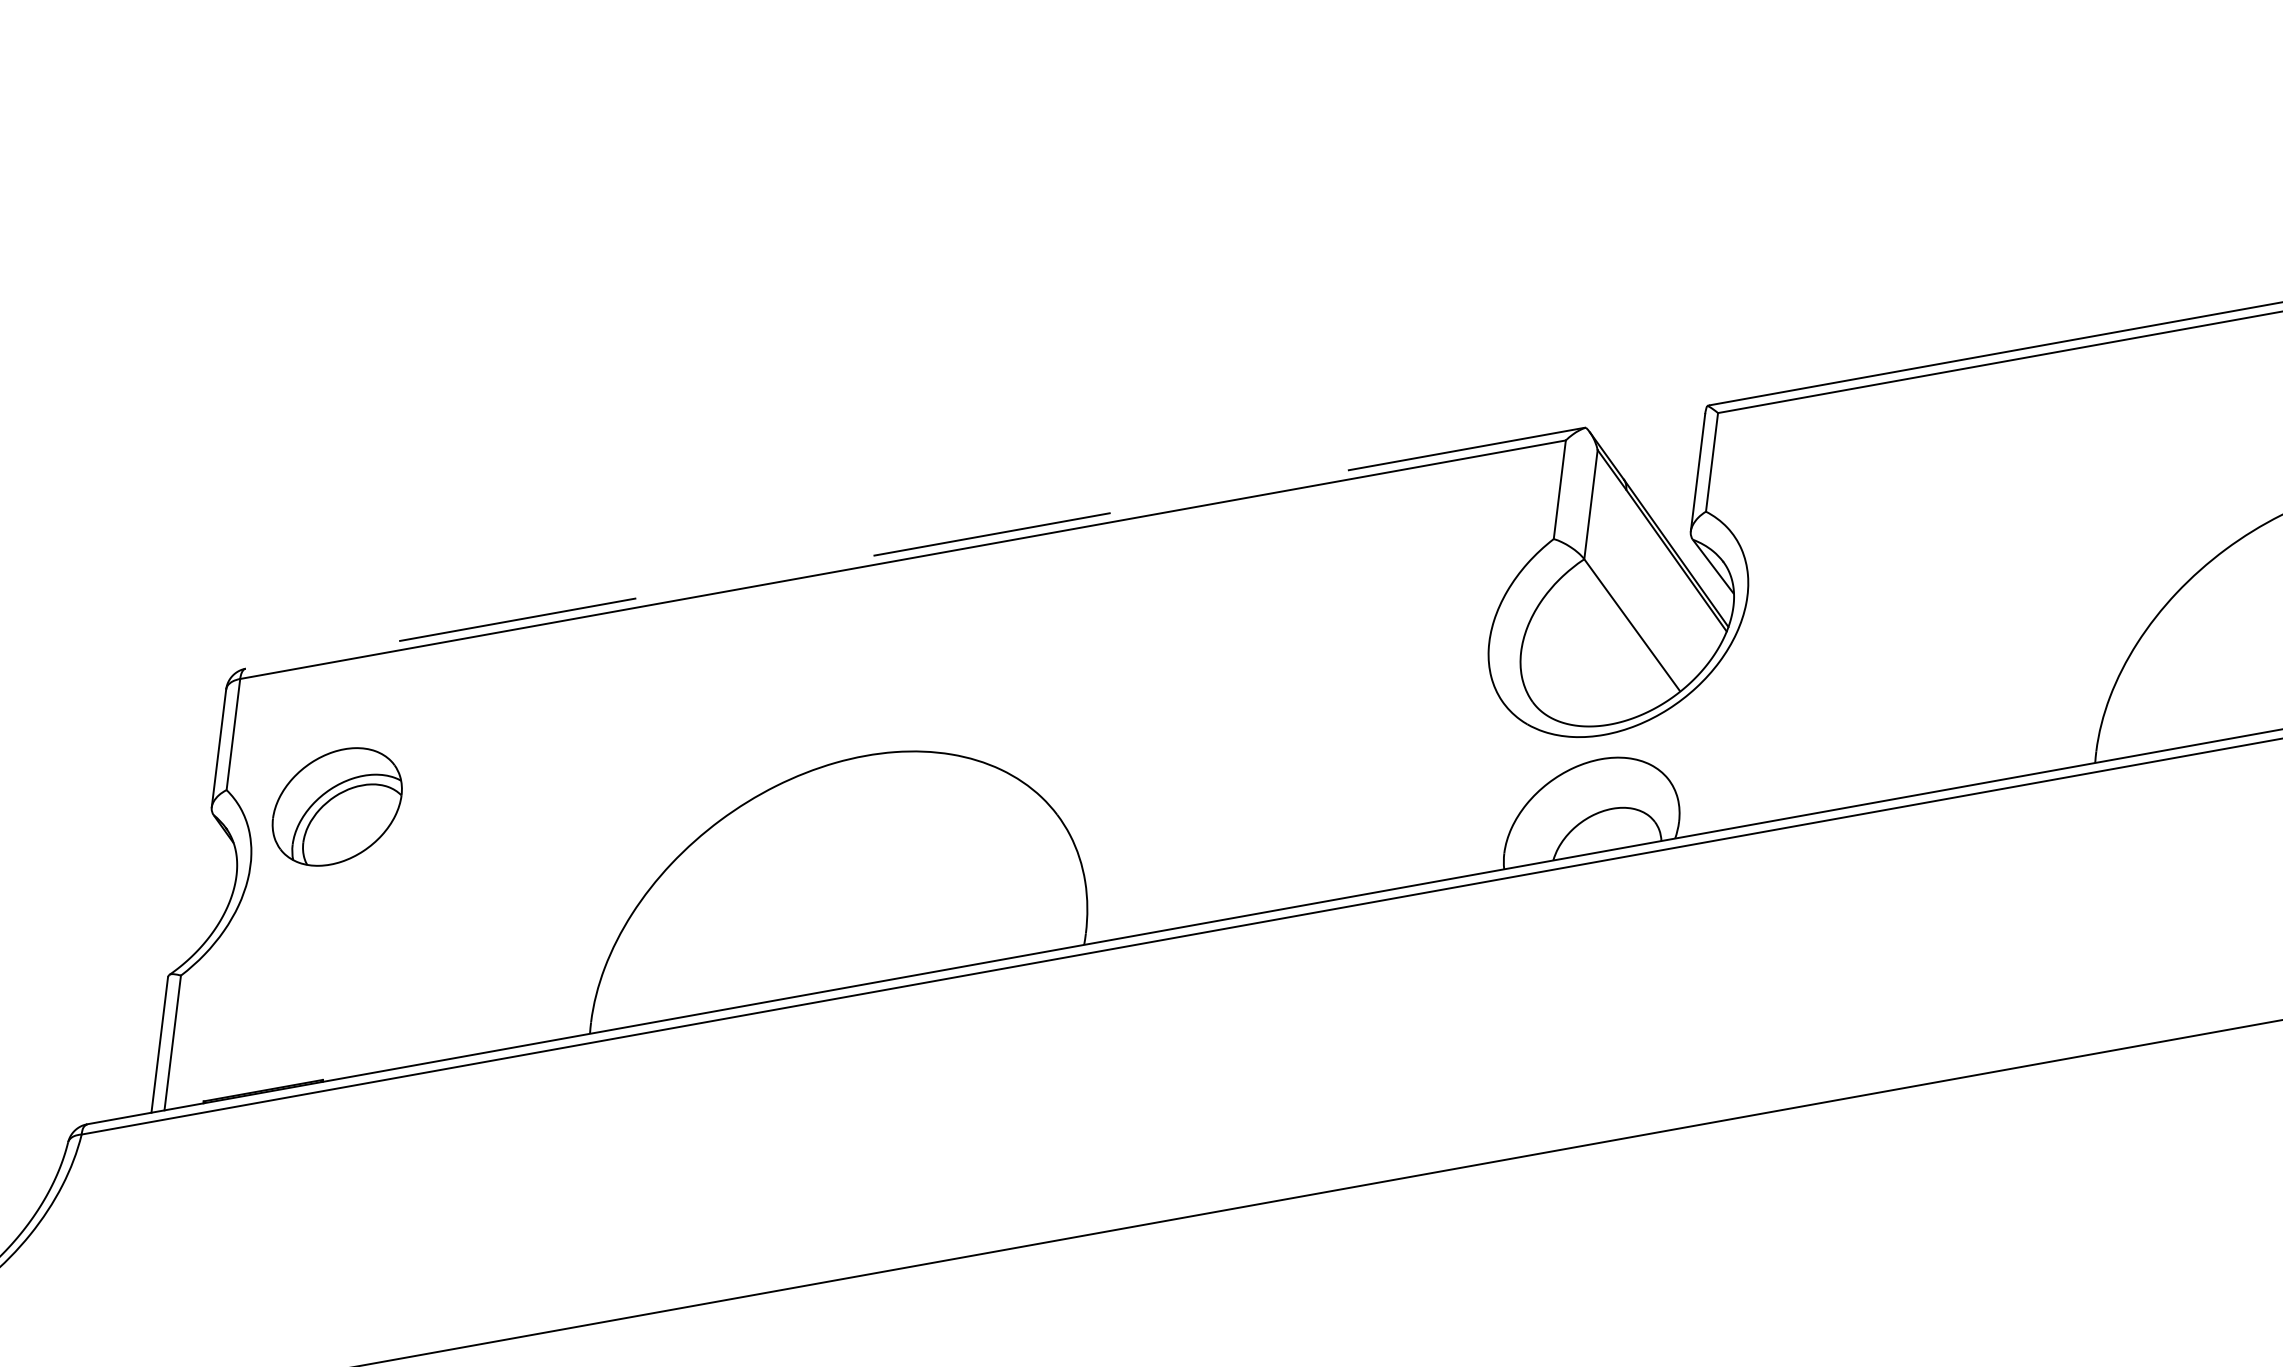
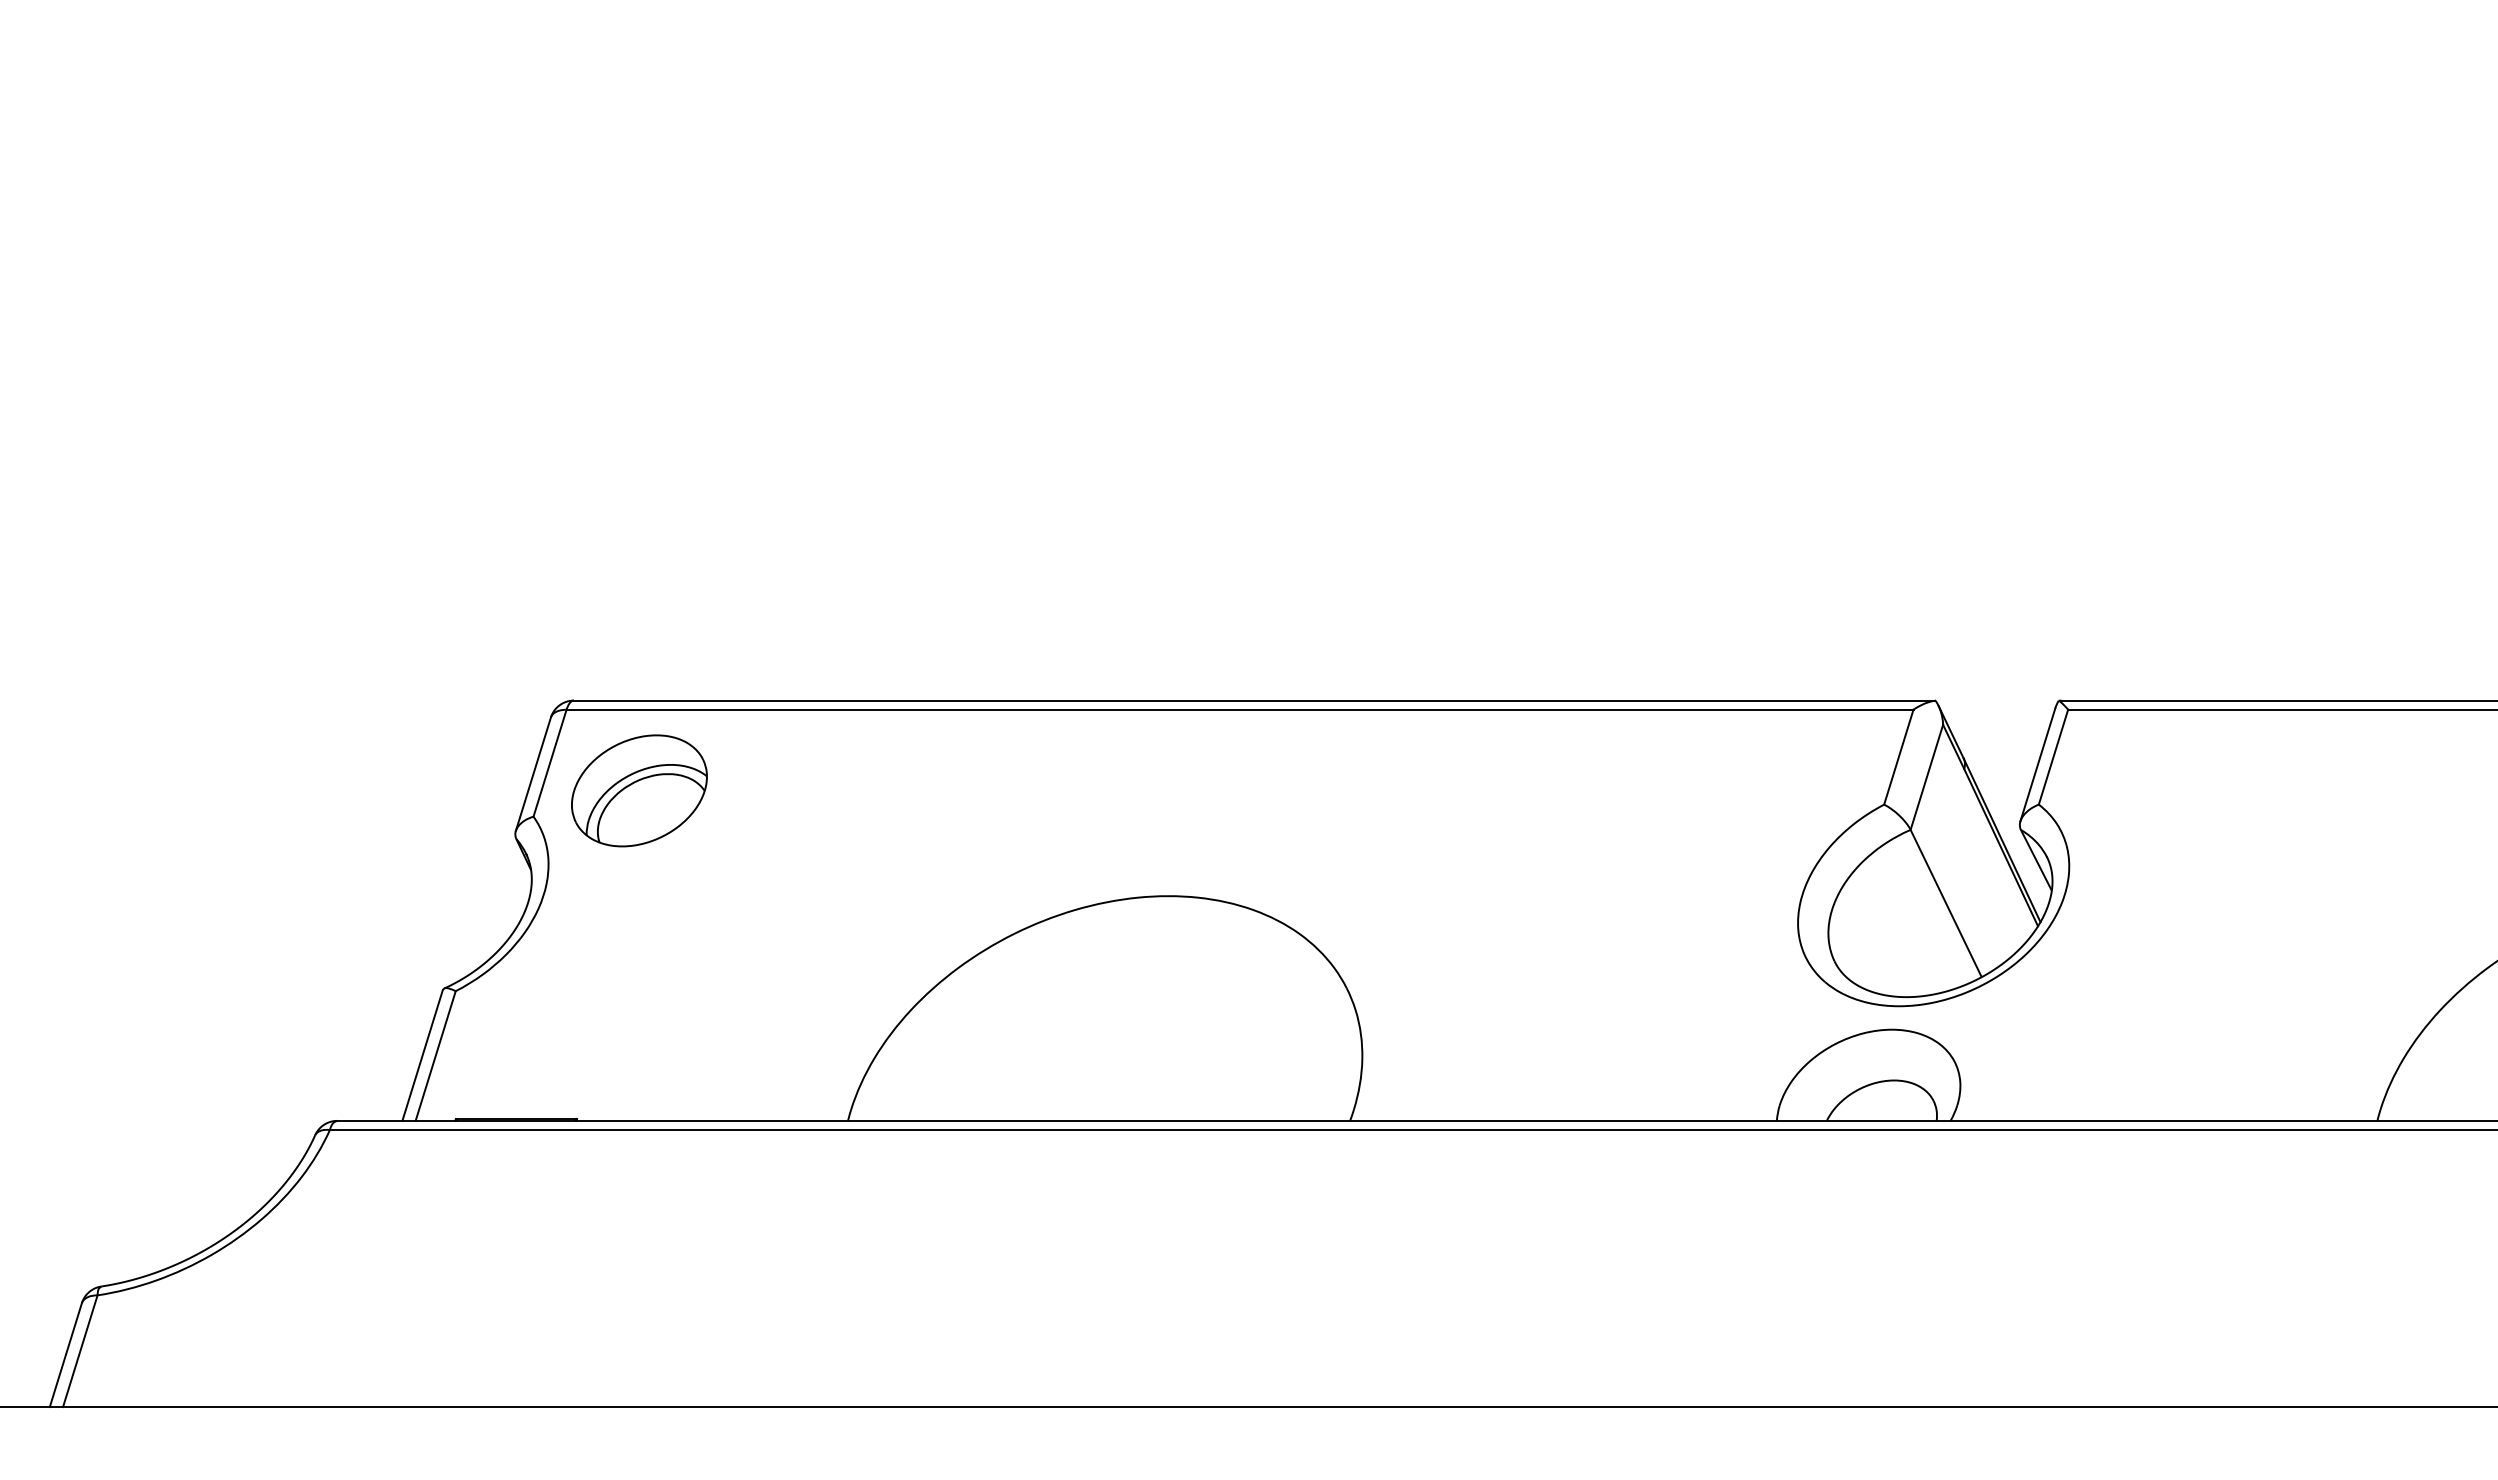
line: (914, 548) -> (1253, 700), dashed -> solid
part: (337, 806) -> (639, 790), moved

